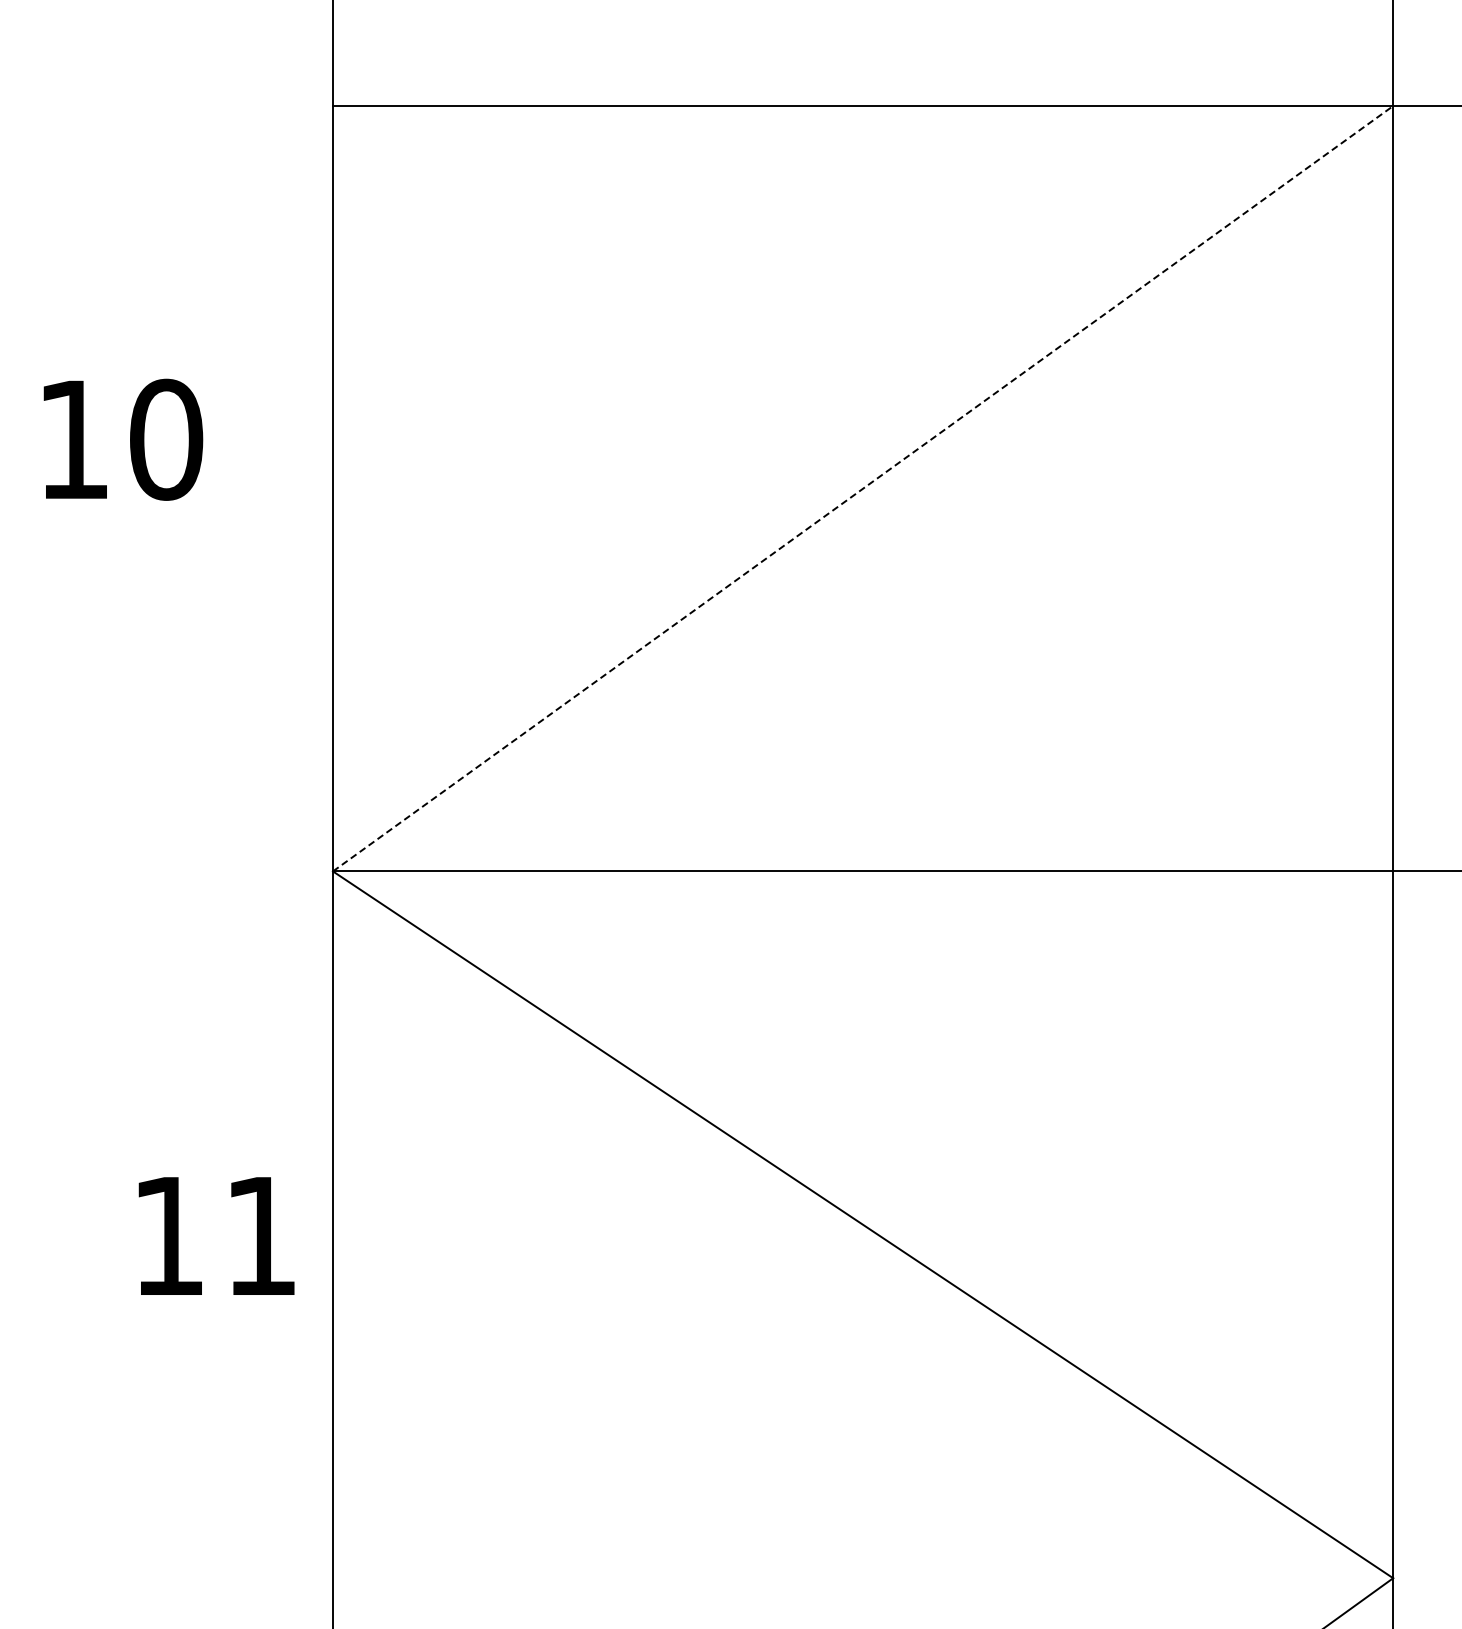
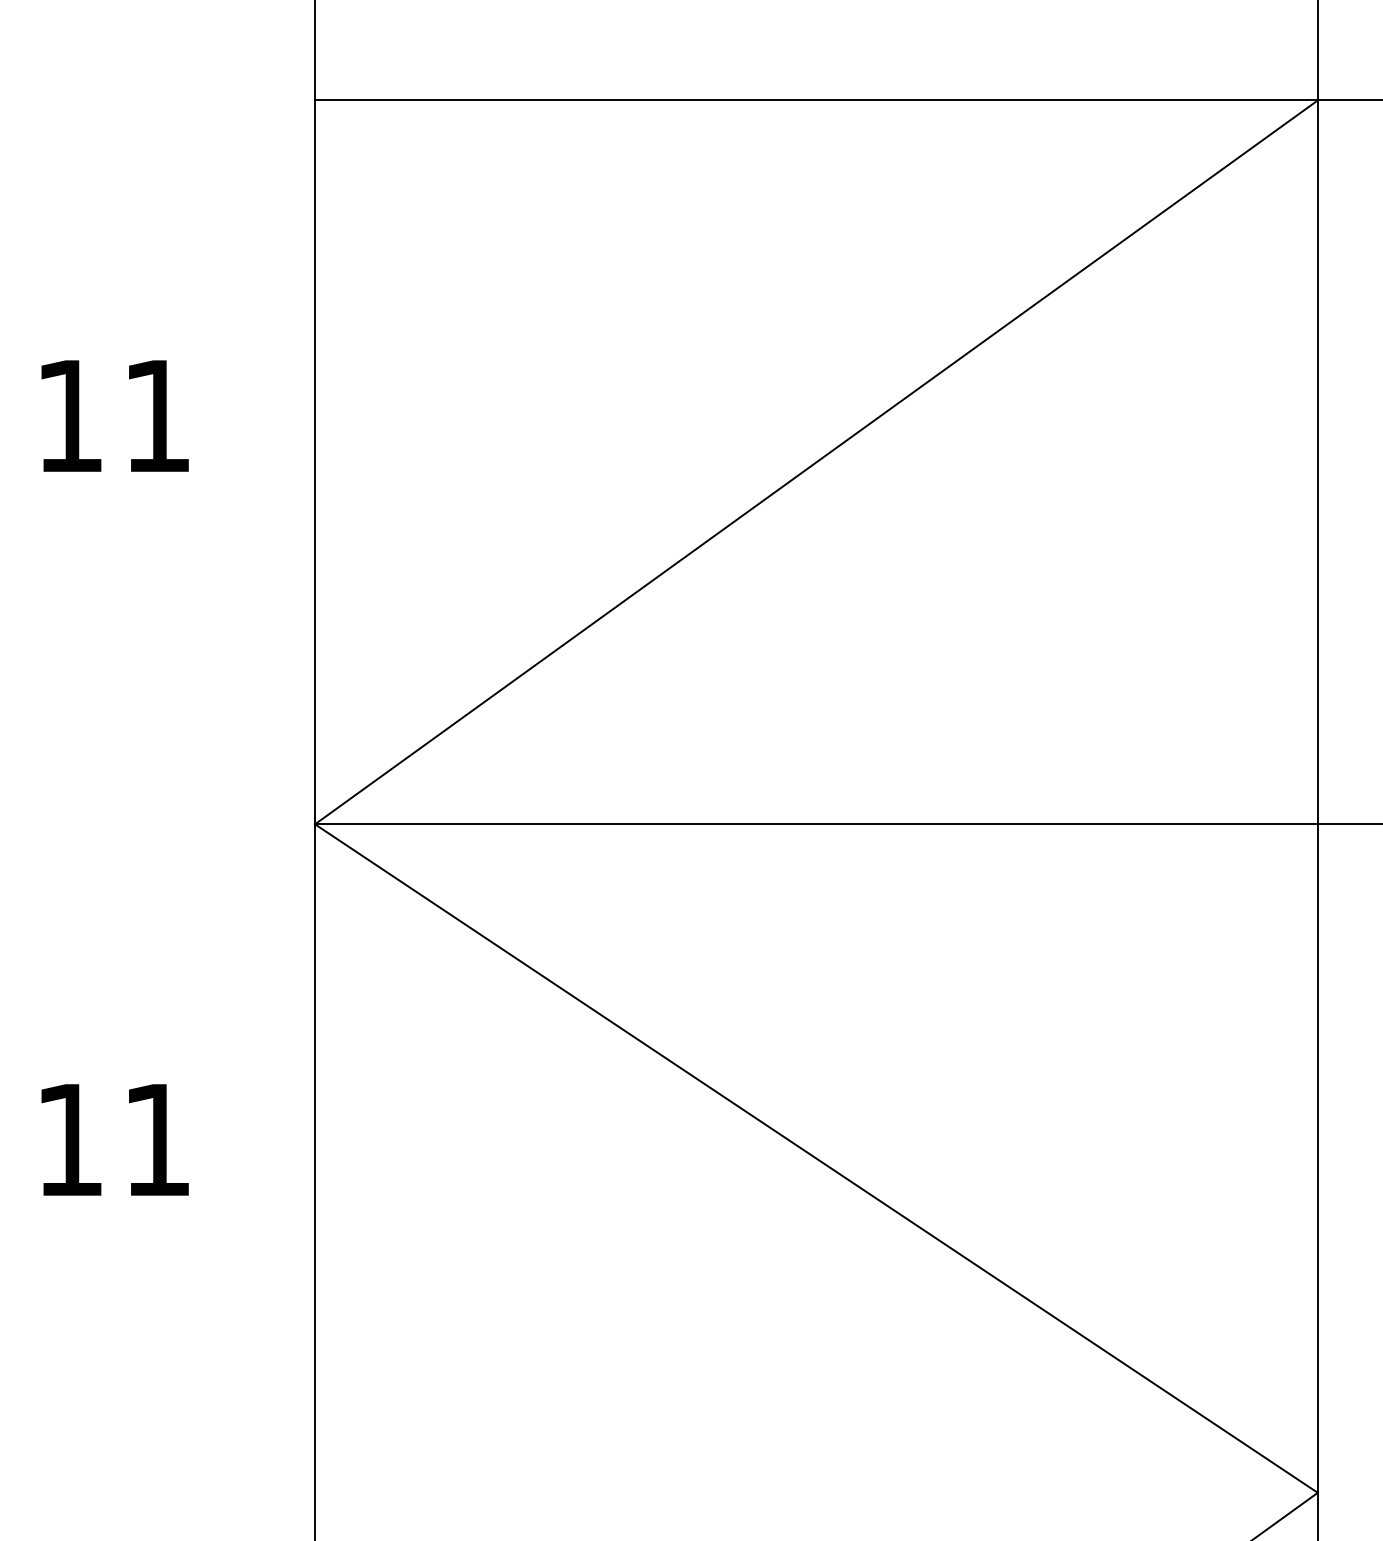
text: (166, 439) -> (157, 415), 10 -> 11
line: (863, 488) -> (816, 462), dashed -> solid
text: (216, 1235) -> (115, 1139), moved

